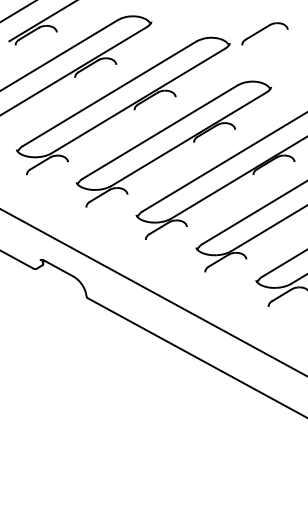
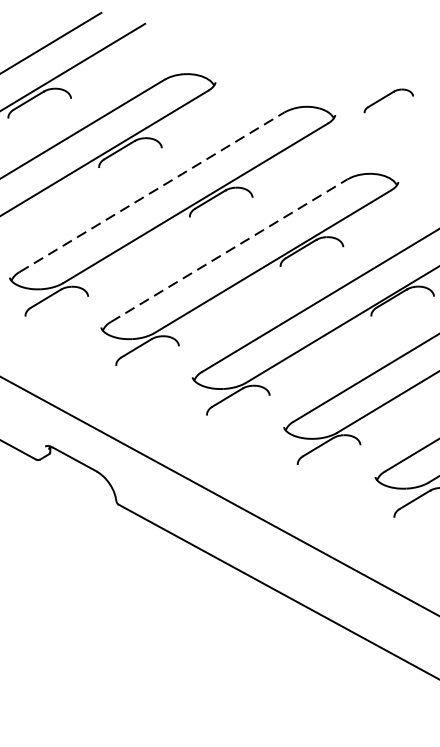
part: (264, 33) -> (388, 100), size x0.7
line: (110, 93) -> (153, 191), solid -> dashed
line: (160, 131) -> (229, 249), solid -> dashed

